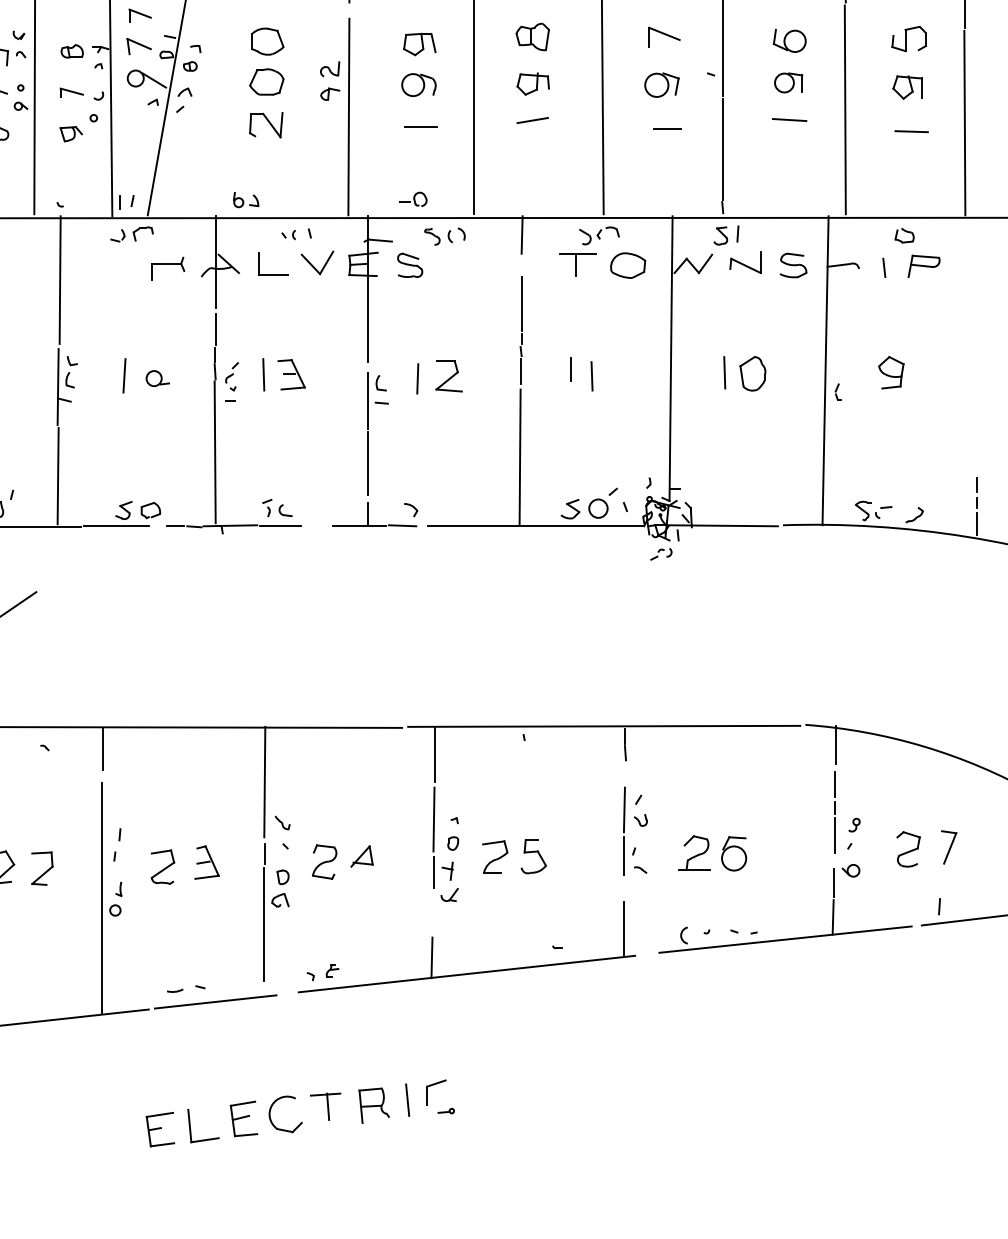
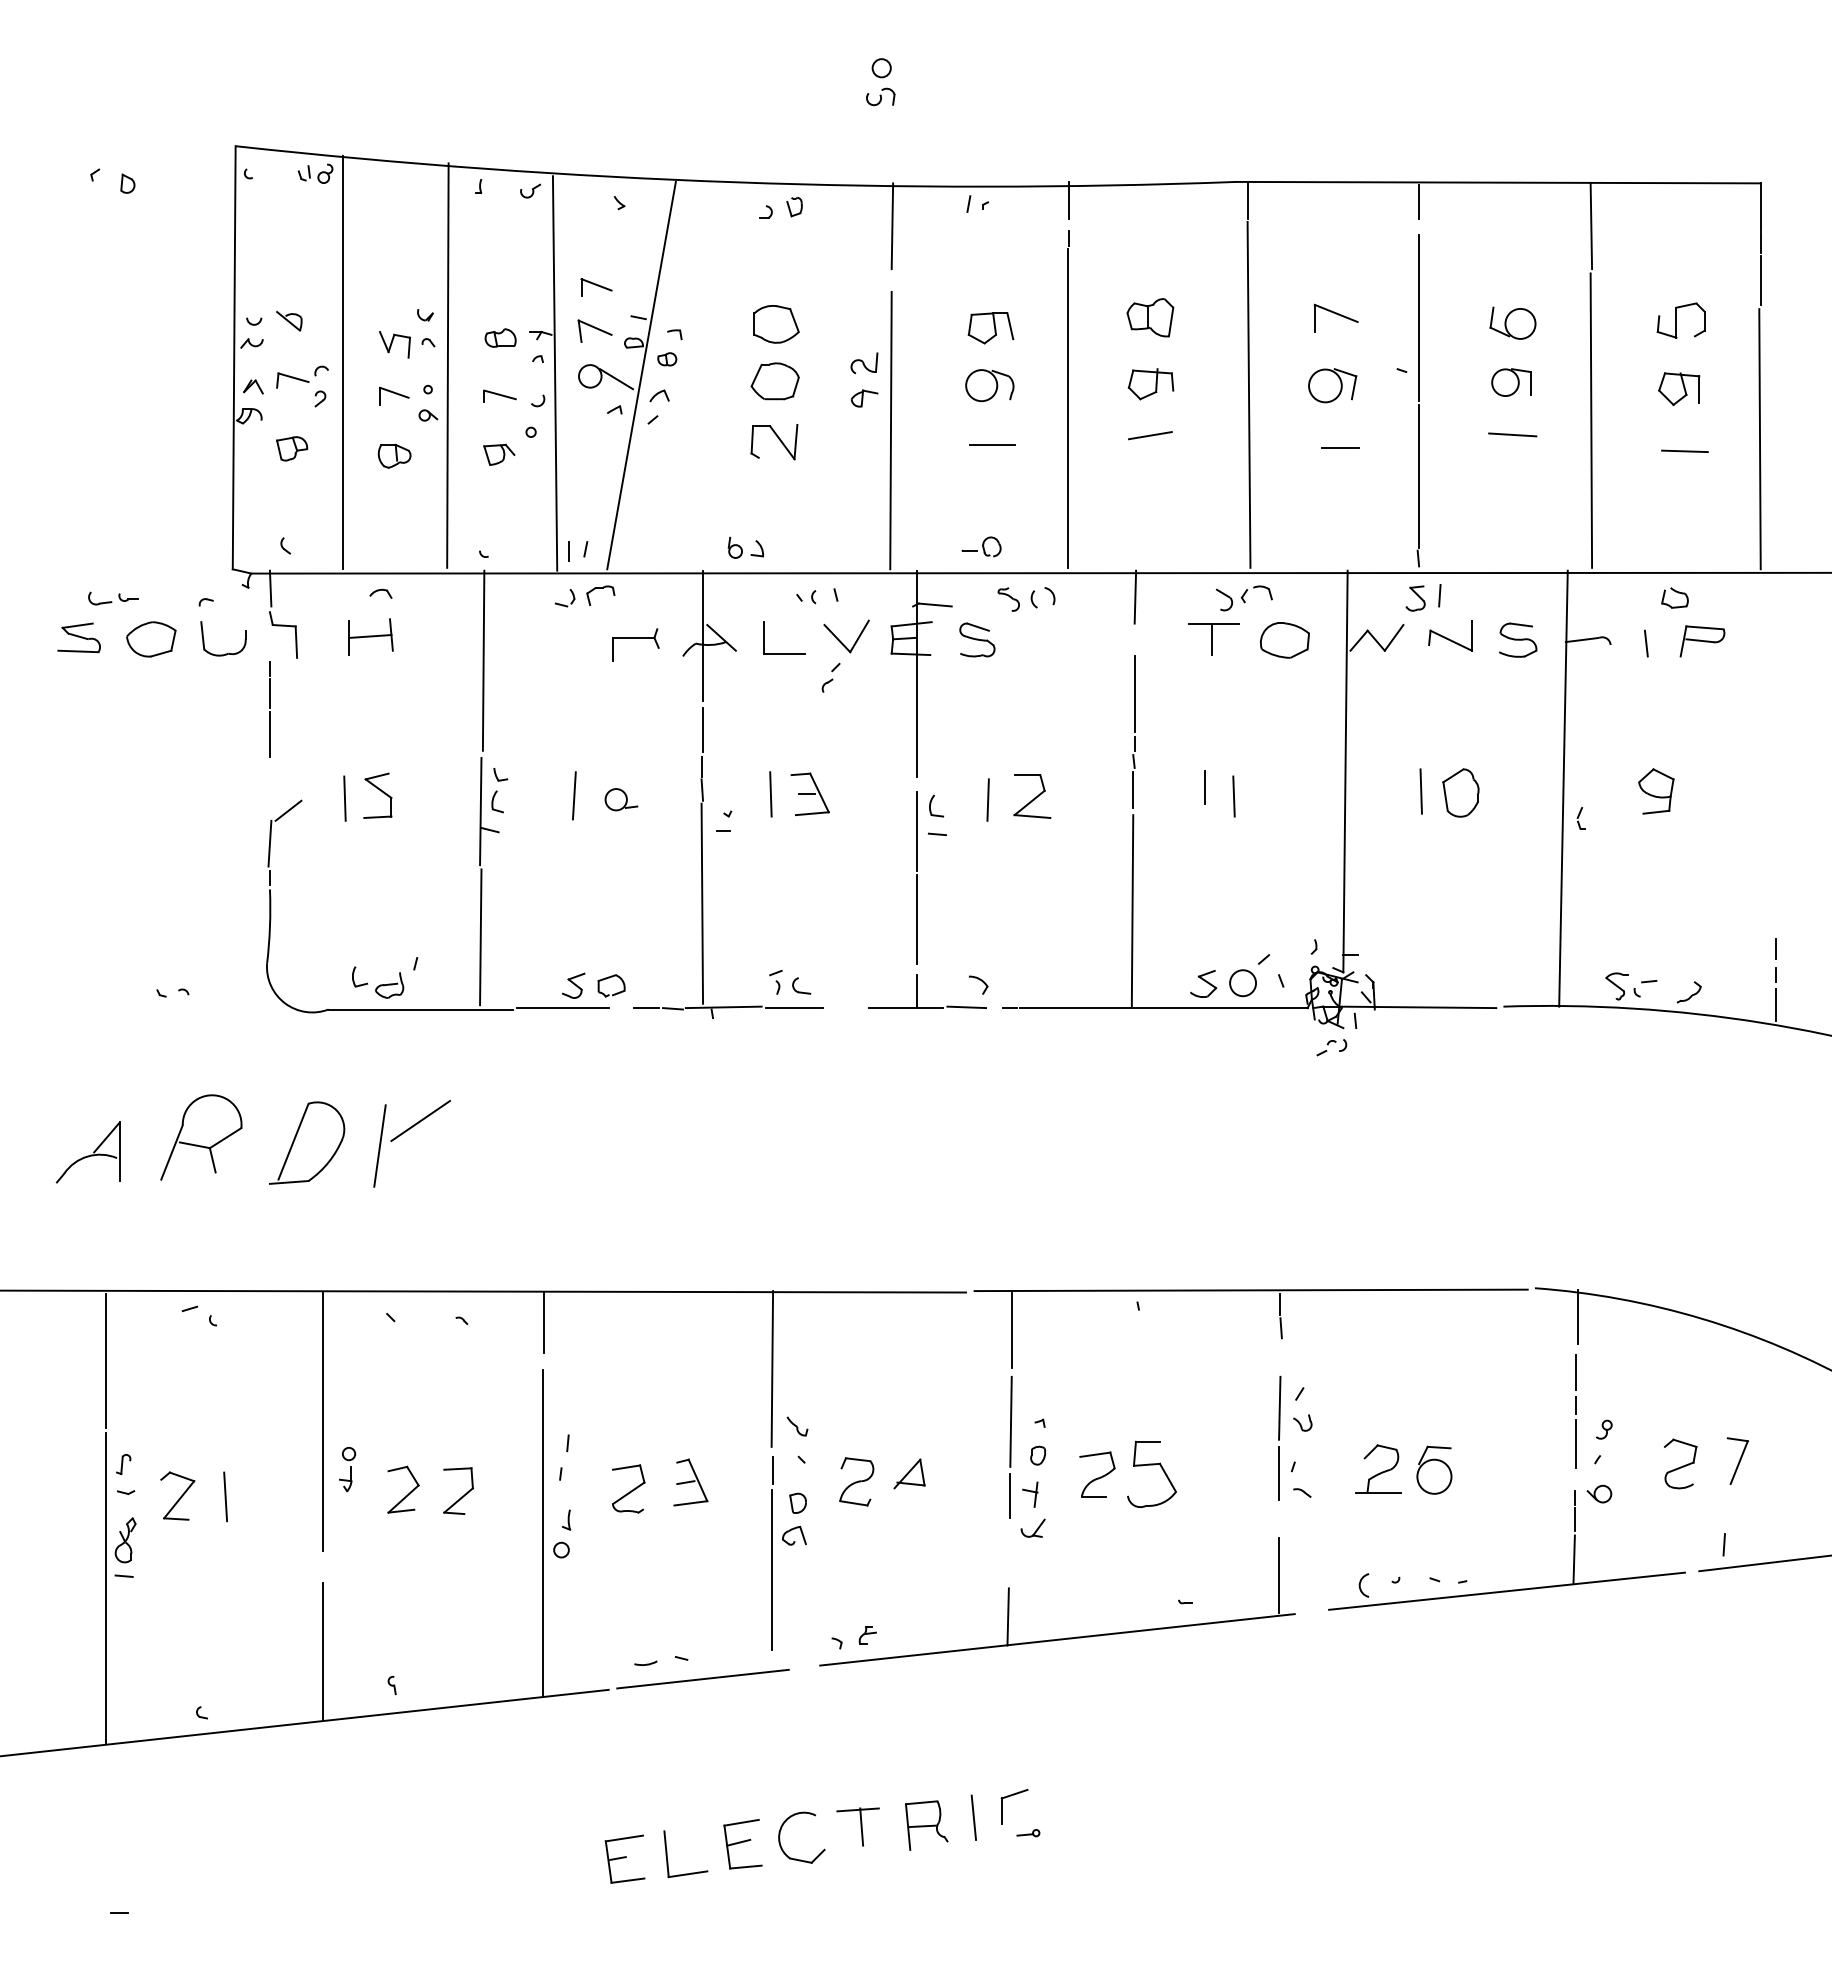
part: (231, 372) -> (830, 677), moved
part: (533, 856) -> (1151, 1474), size x1.4

